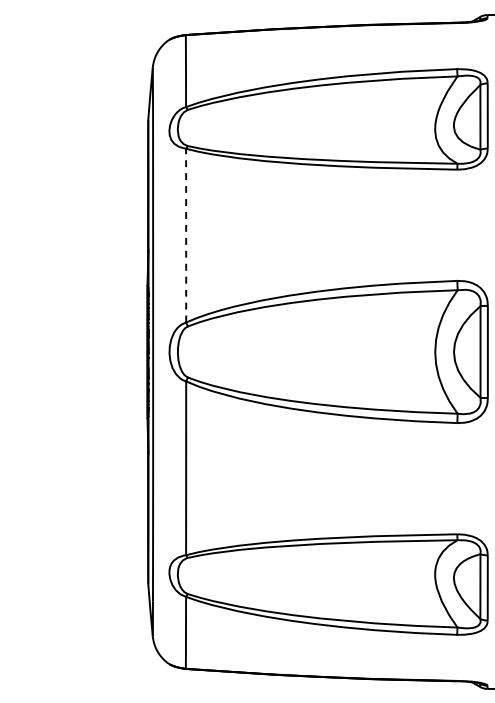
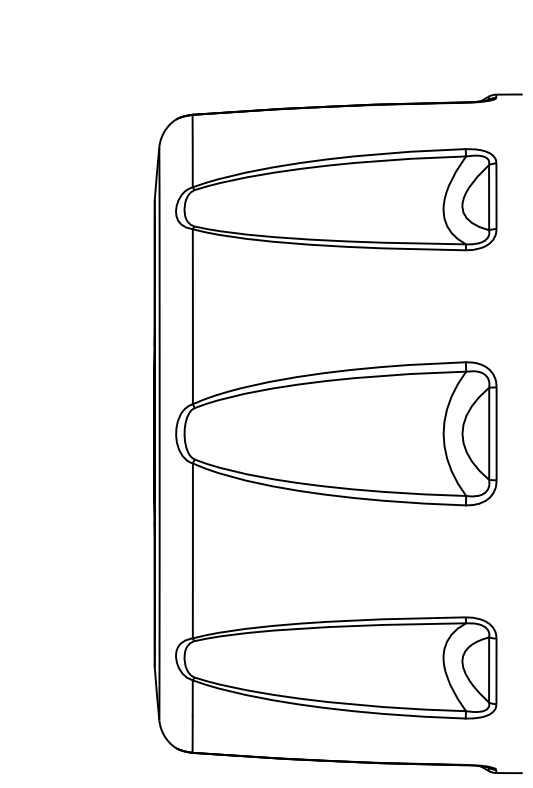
arc: (185, 235) -> (192, 316), dashed -> solid

